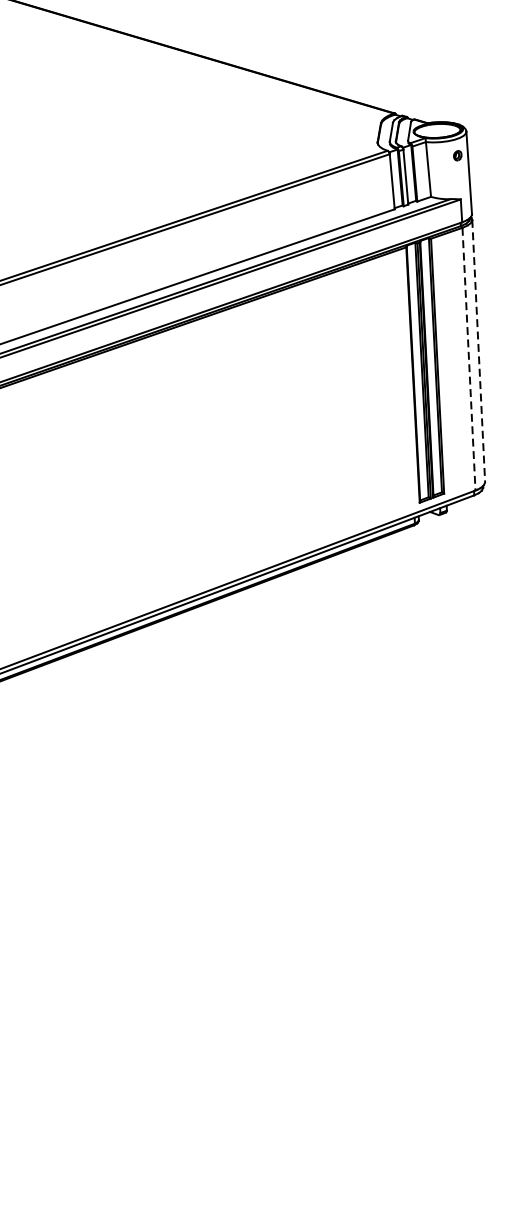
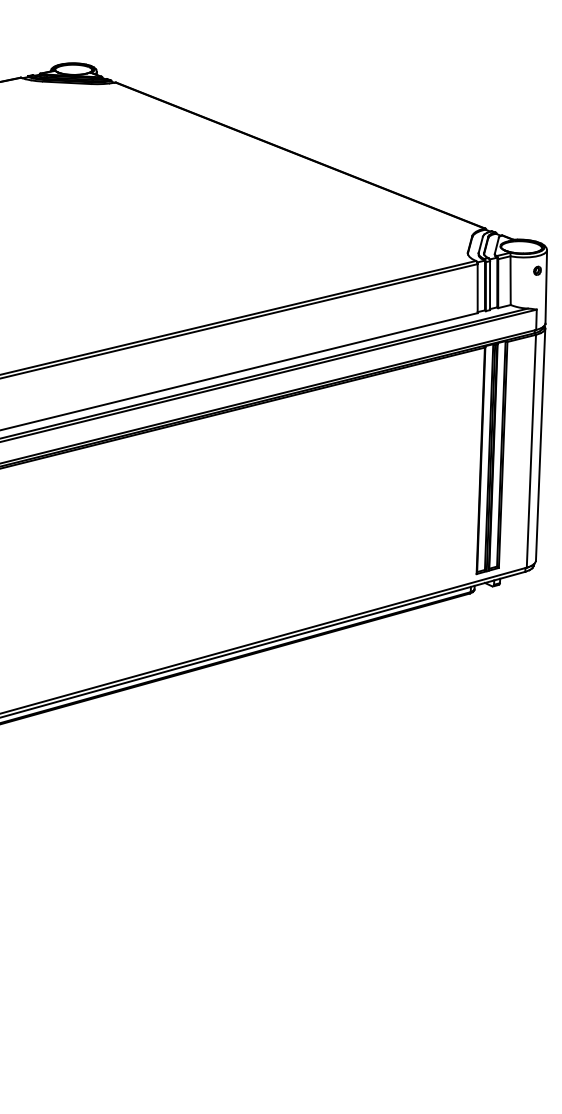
line: (478, 351) -> (540, 445), dashed -> solid
line: (469, 359) -> (531, 451), dashed -> solid

